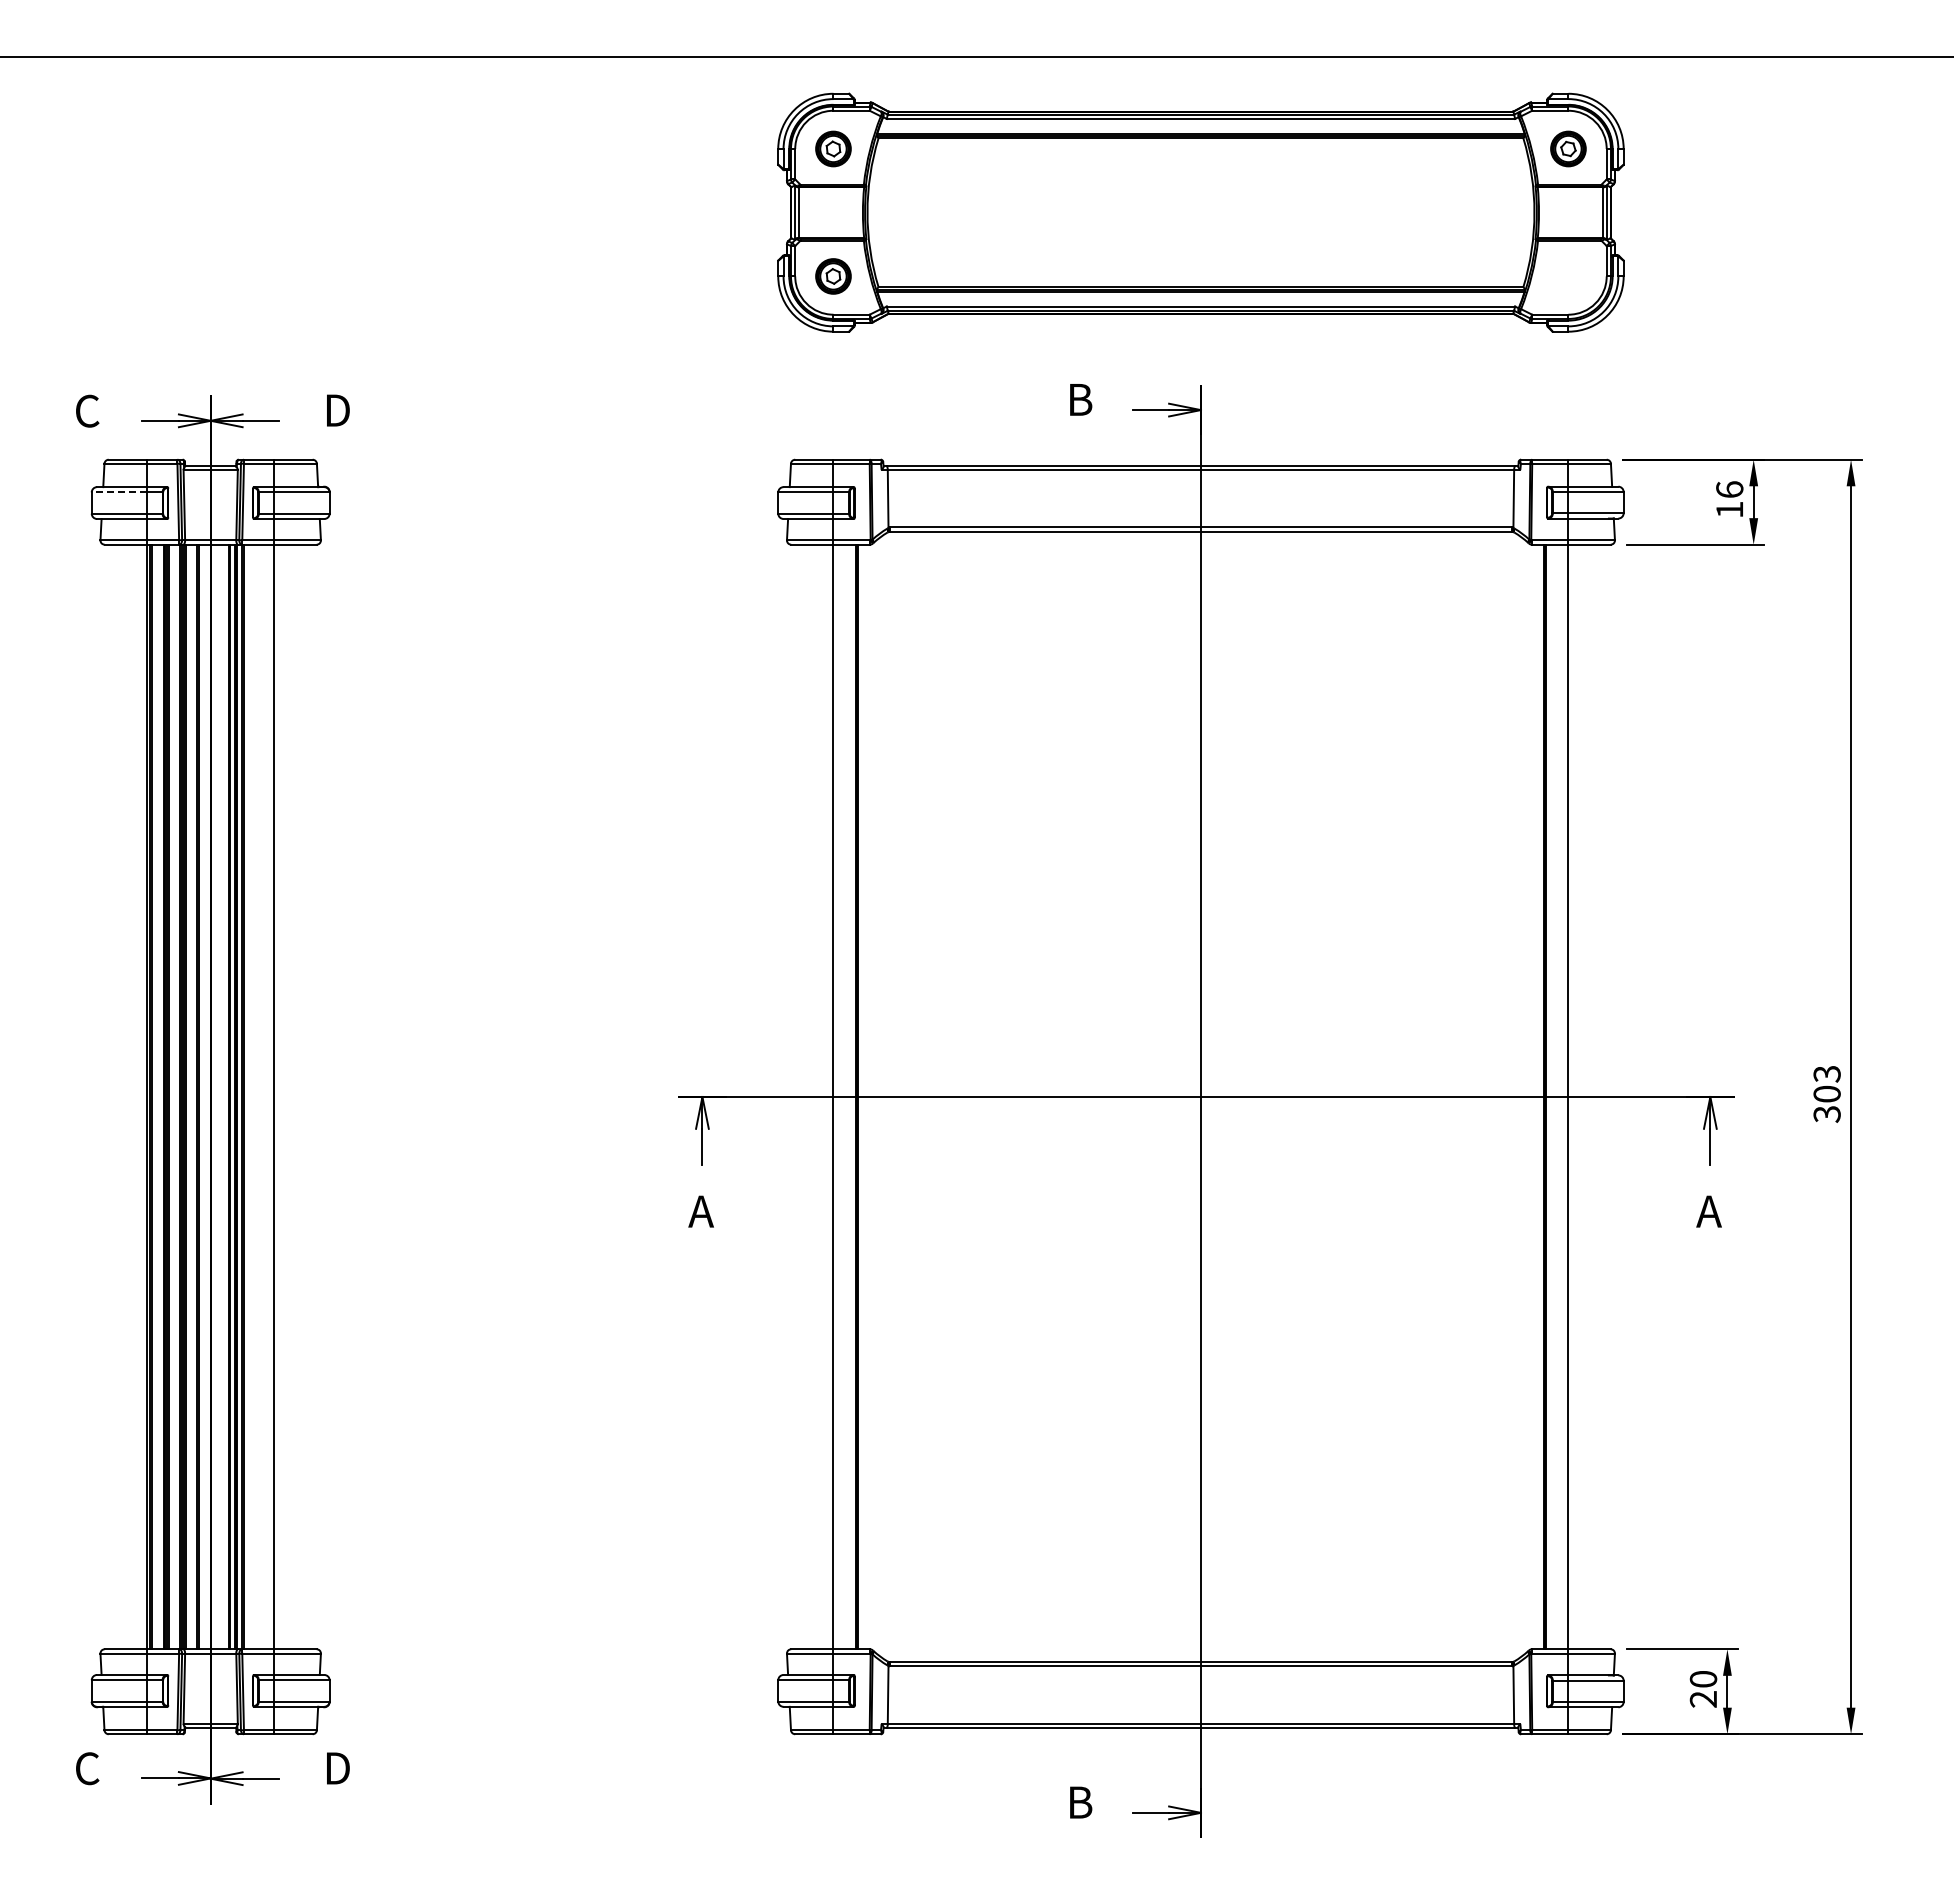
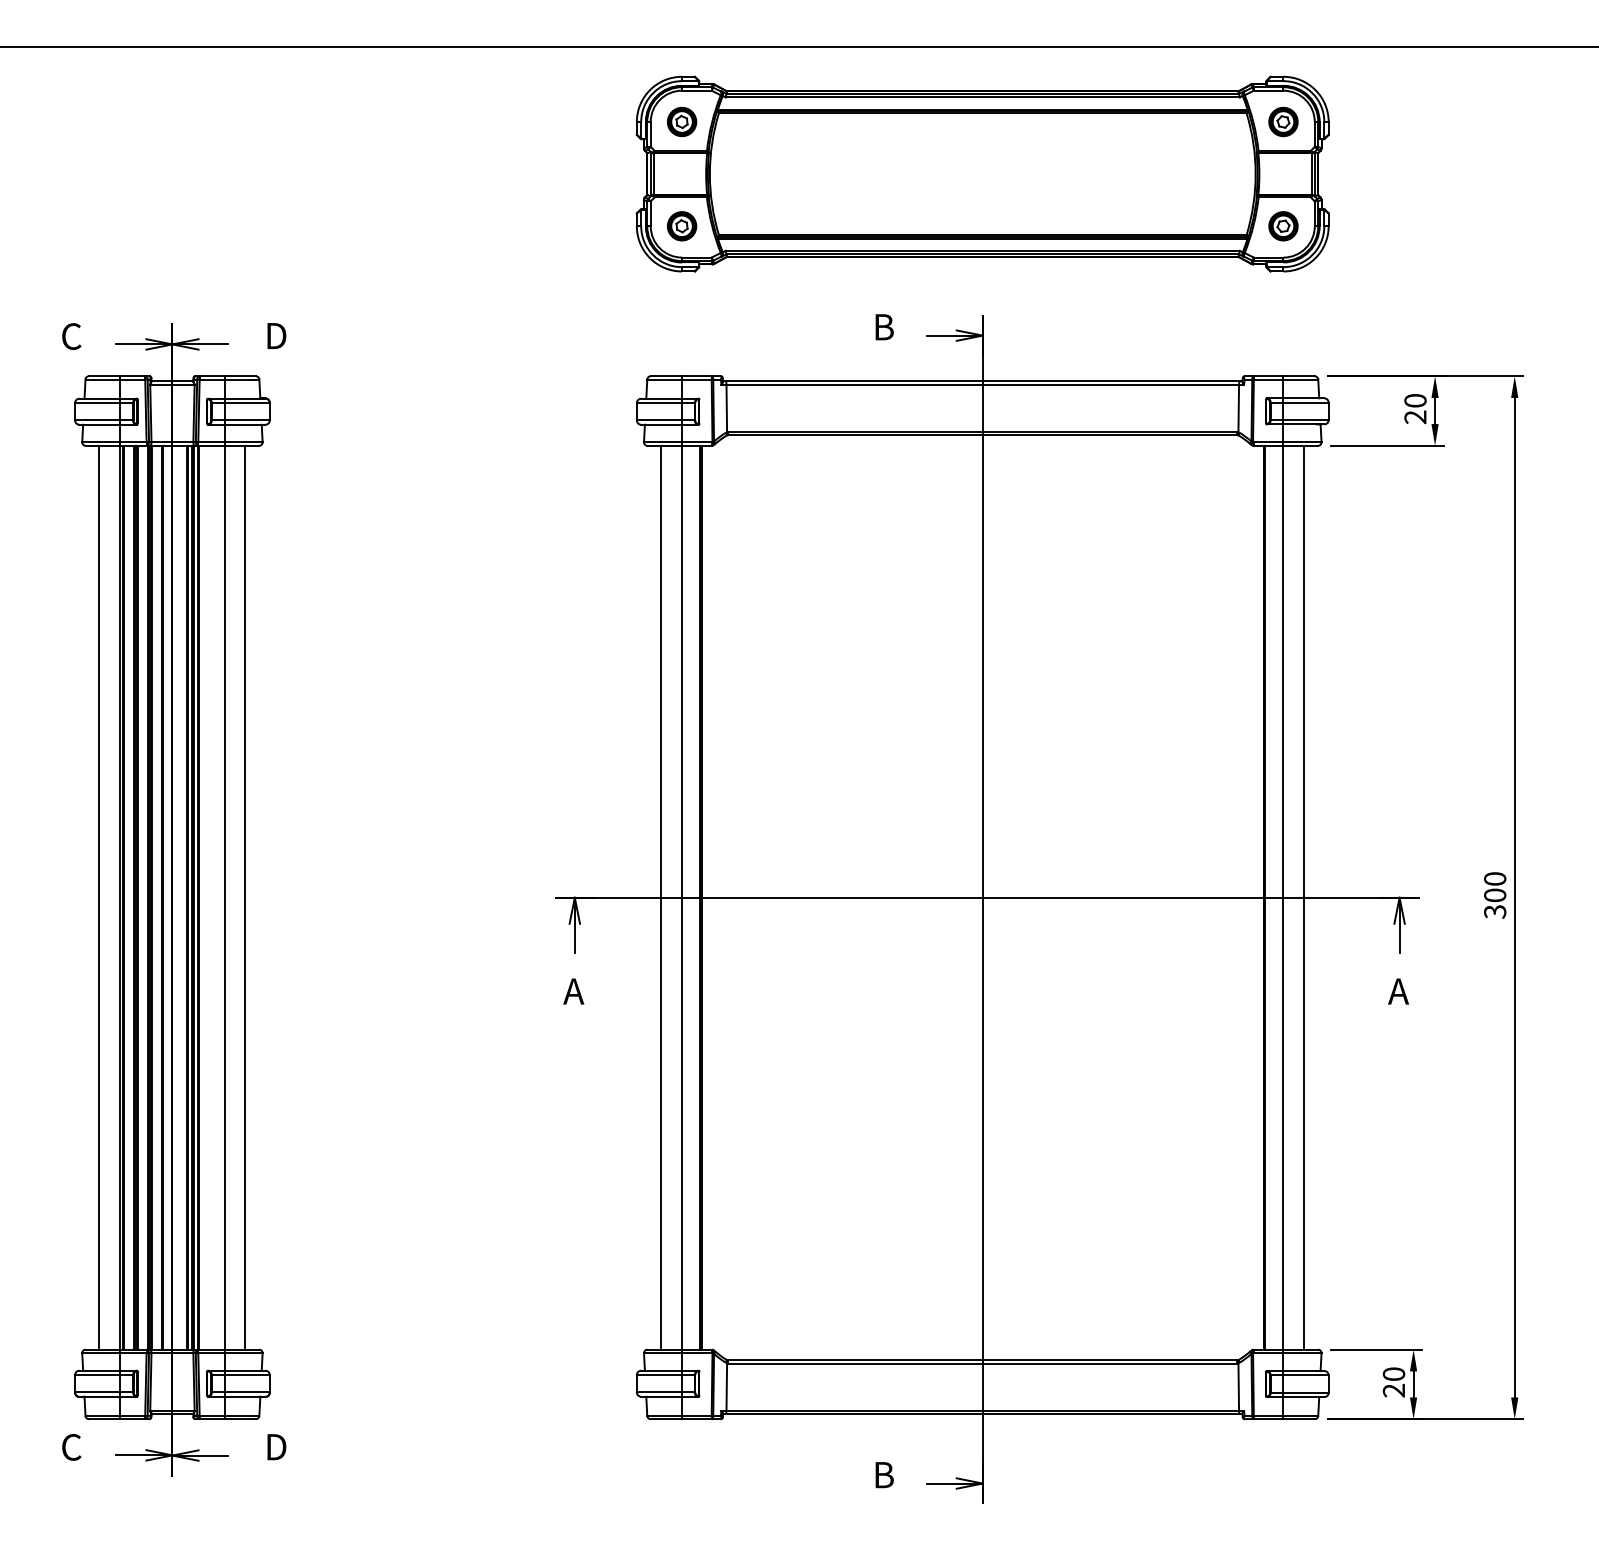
part: (1568, 276) -> (1283, 226), added
line: (119, 492) -> (97, 403), dashed -> solid
text: (1729, 499) -> (1415, 408), 16 -> 20
text: (1826, 1073) -> (1494, 878), 303 -> 300
line: (121, 1096) -> (99, 897), added
line: (299, 1096) -> (245, 897), added
line: (807, 1096) -> (660, 897), added
line: (1593, 1096) -> (1303, 897), added

